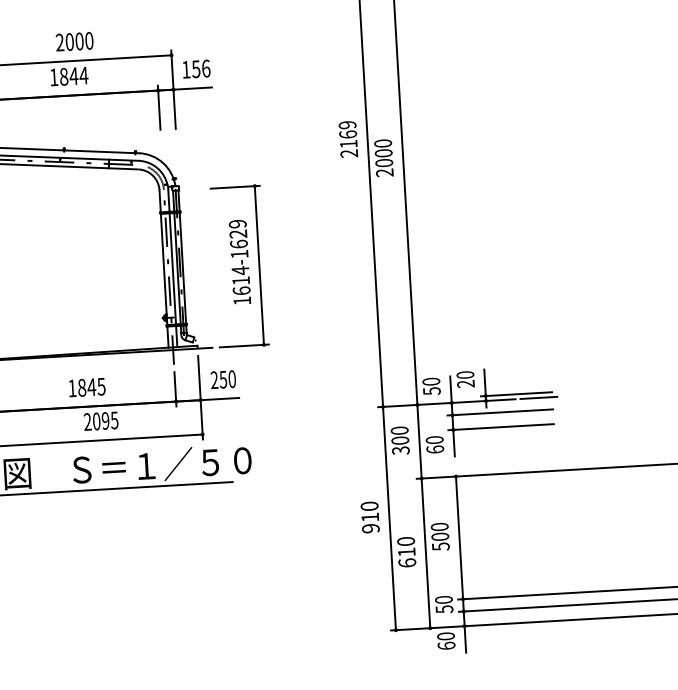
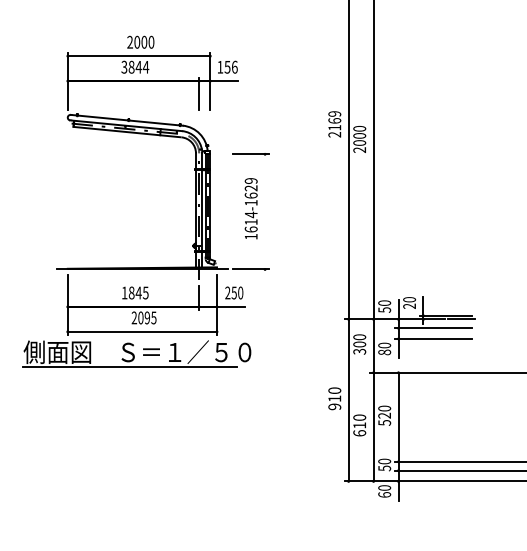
text: (54, 76) -> (124, 66), 1844 -> 3844
line: (259, 264) -> (265, 211), removed
text: (435, 449) -> (384, 352), 60 -> 80
text: (440, 536) -> (384, 415), 500 -> 520

